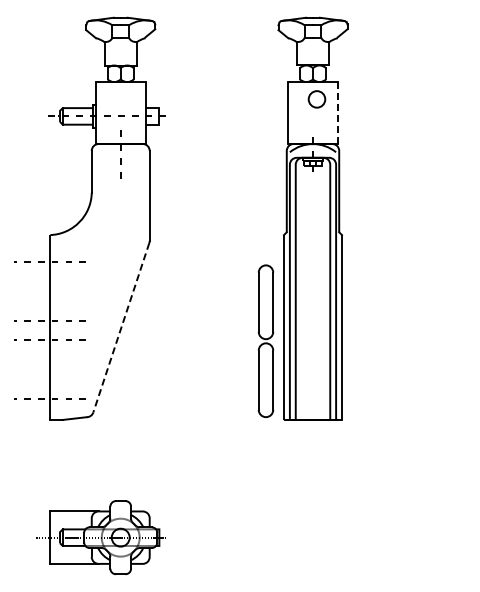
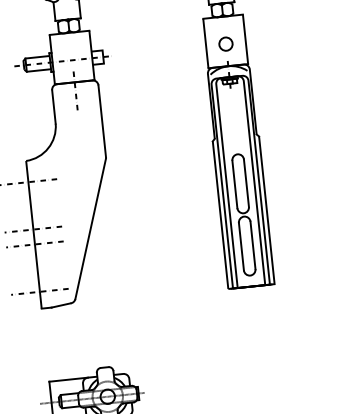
circle: (316, 99) -> (225, 44), moved
line: (337, 113) -> (245, 39), dashed -> solid
line: (121, 328) -> (90, 229), dashed -> solid
part: (265, 340) -> (243, 214), moved

